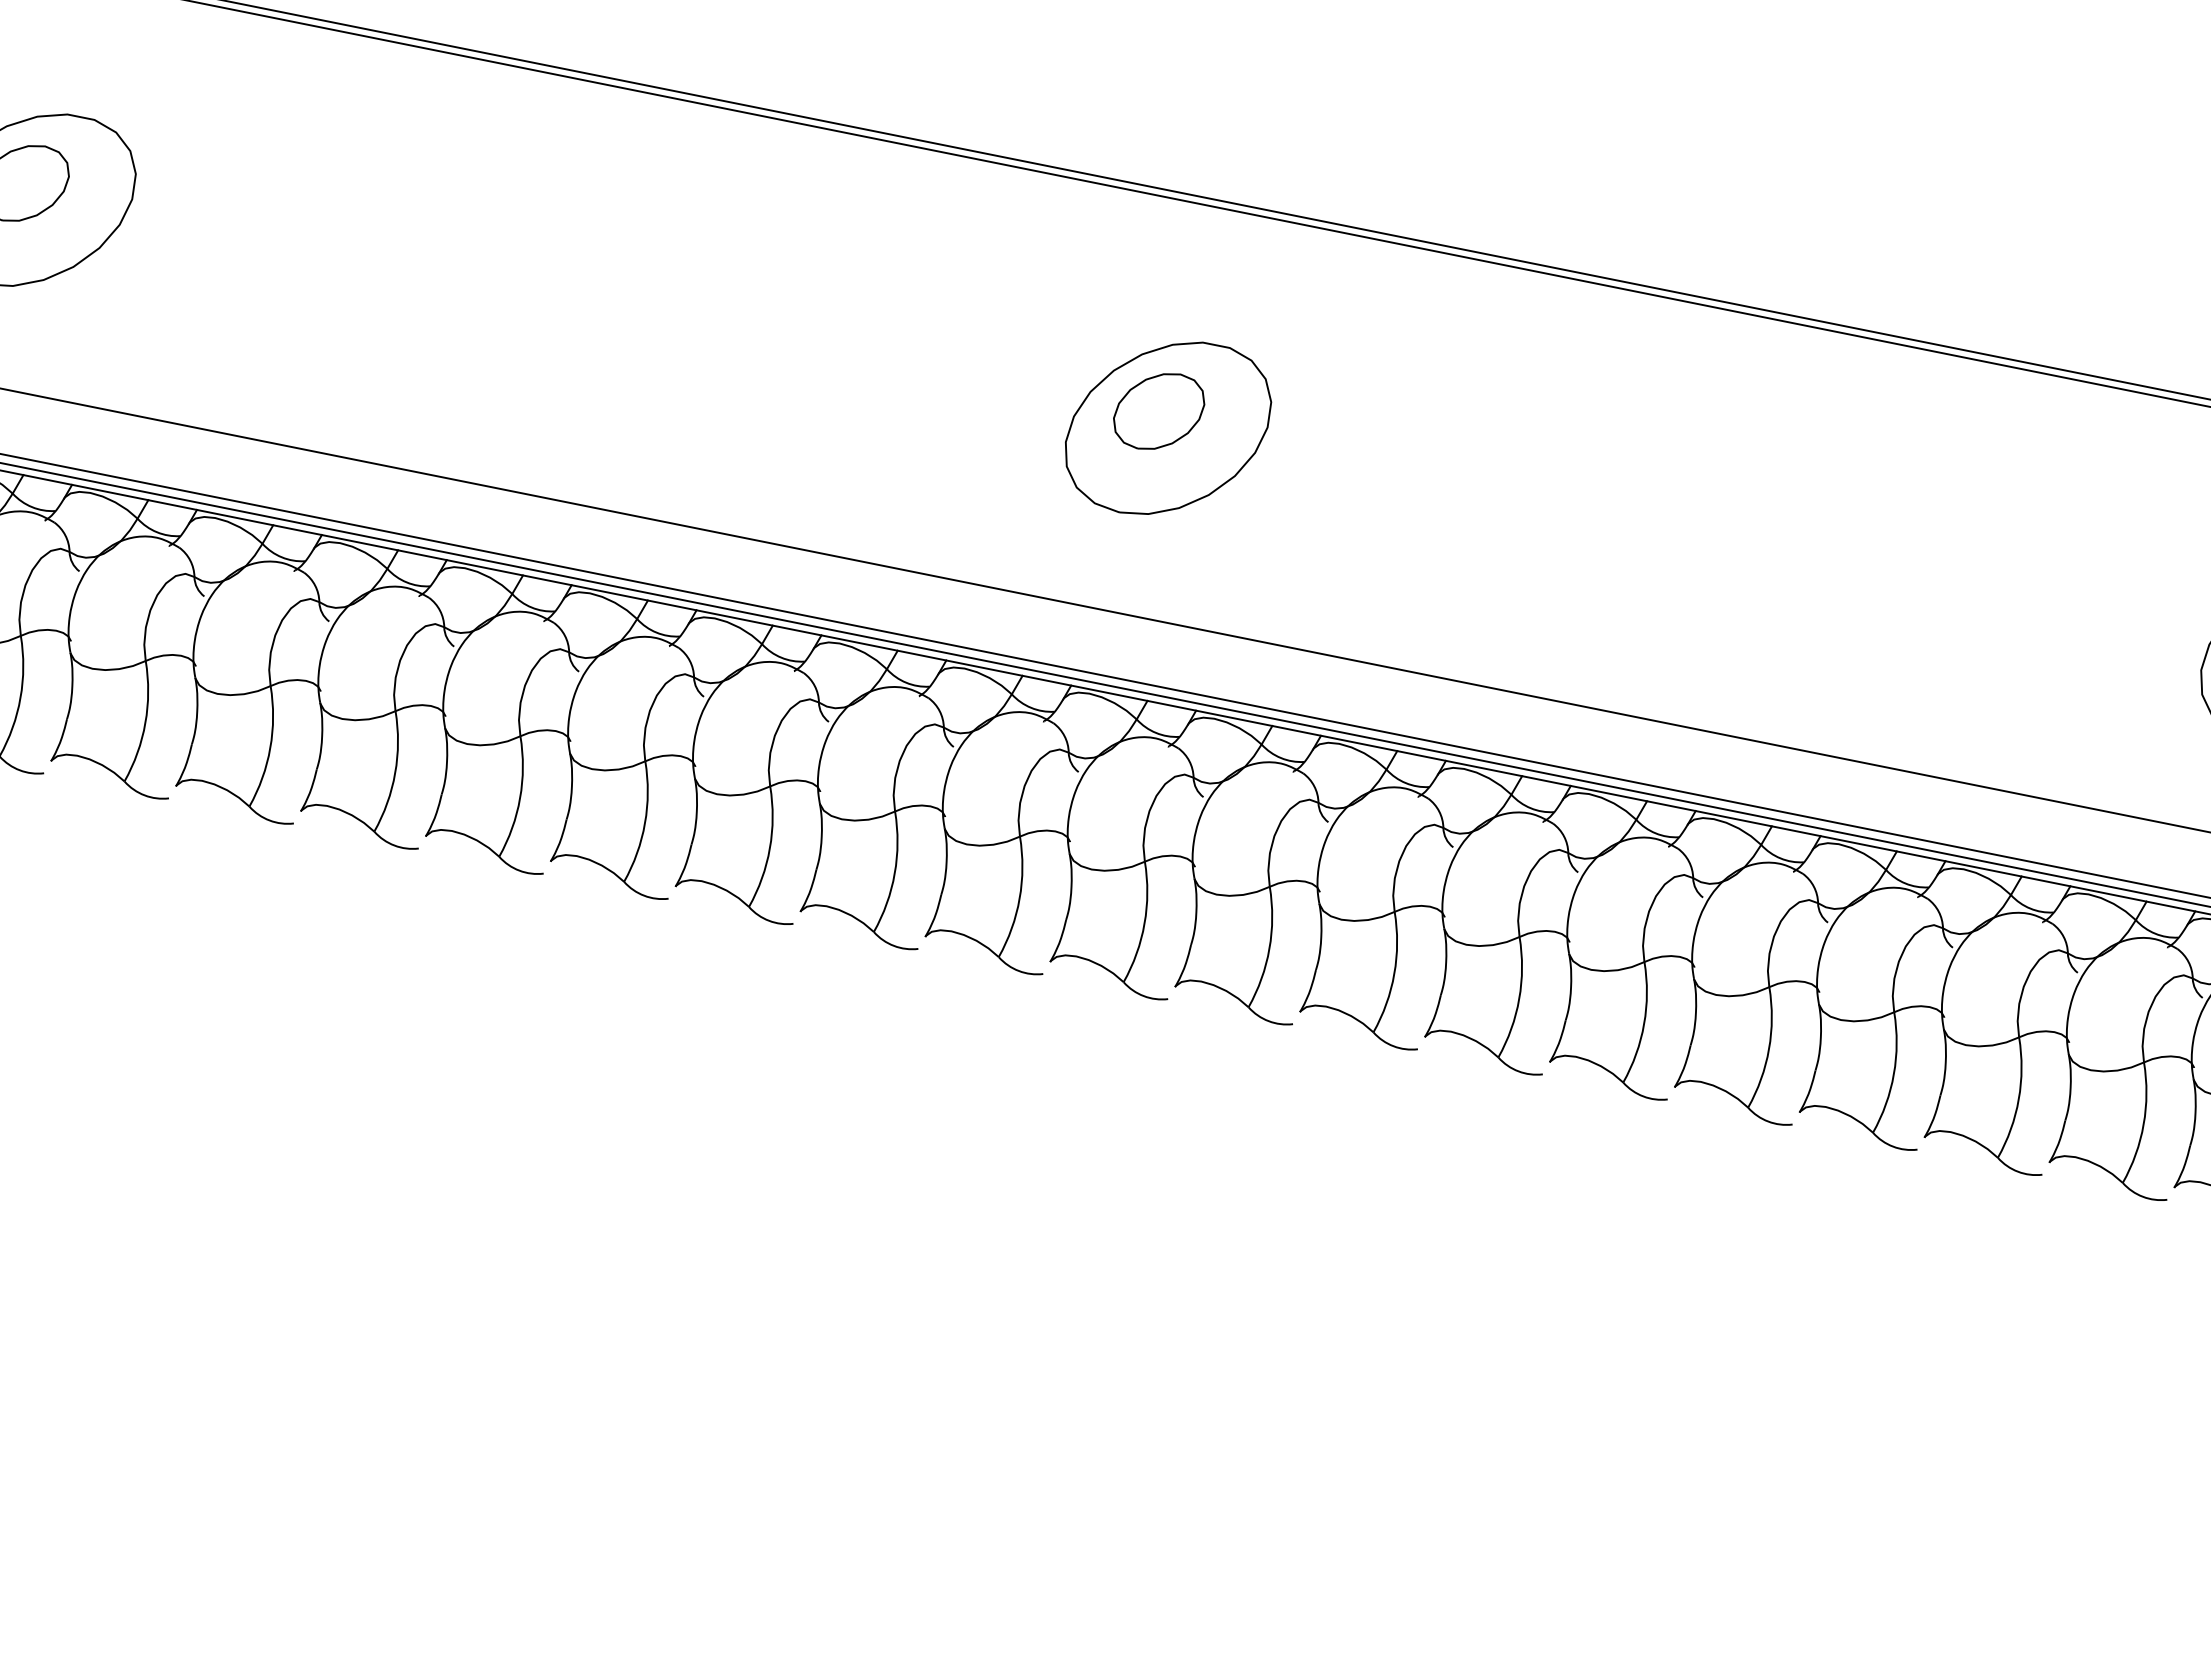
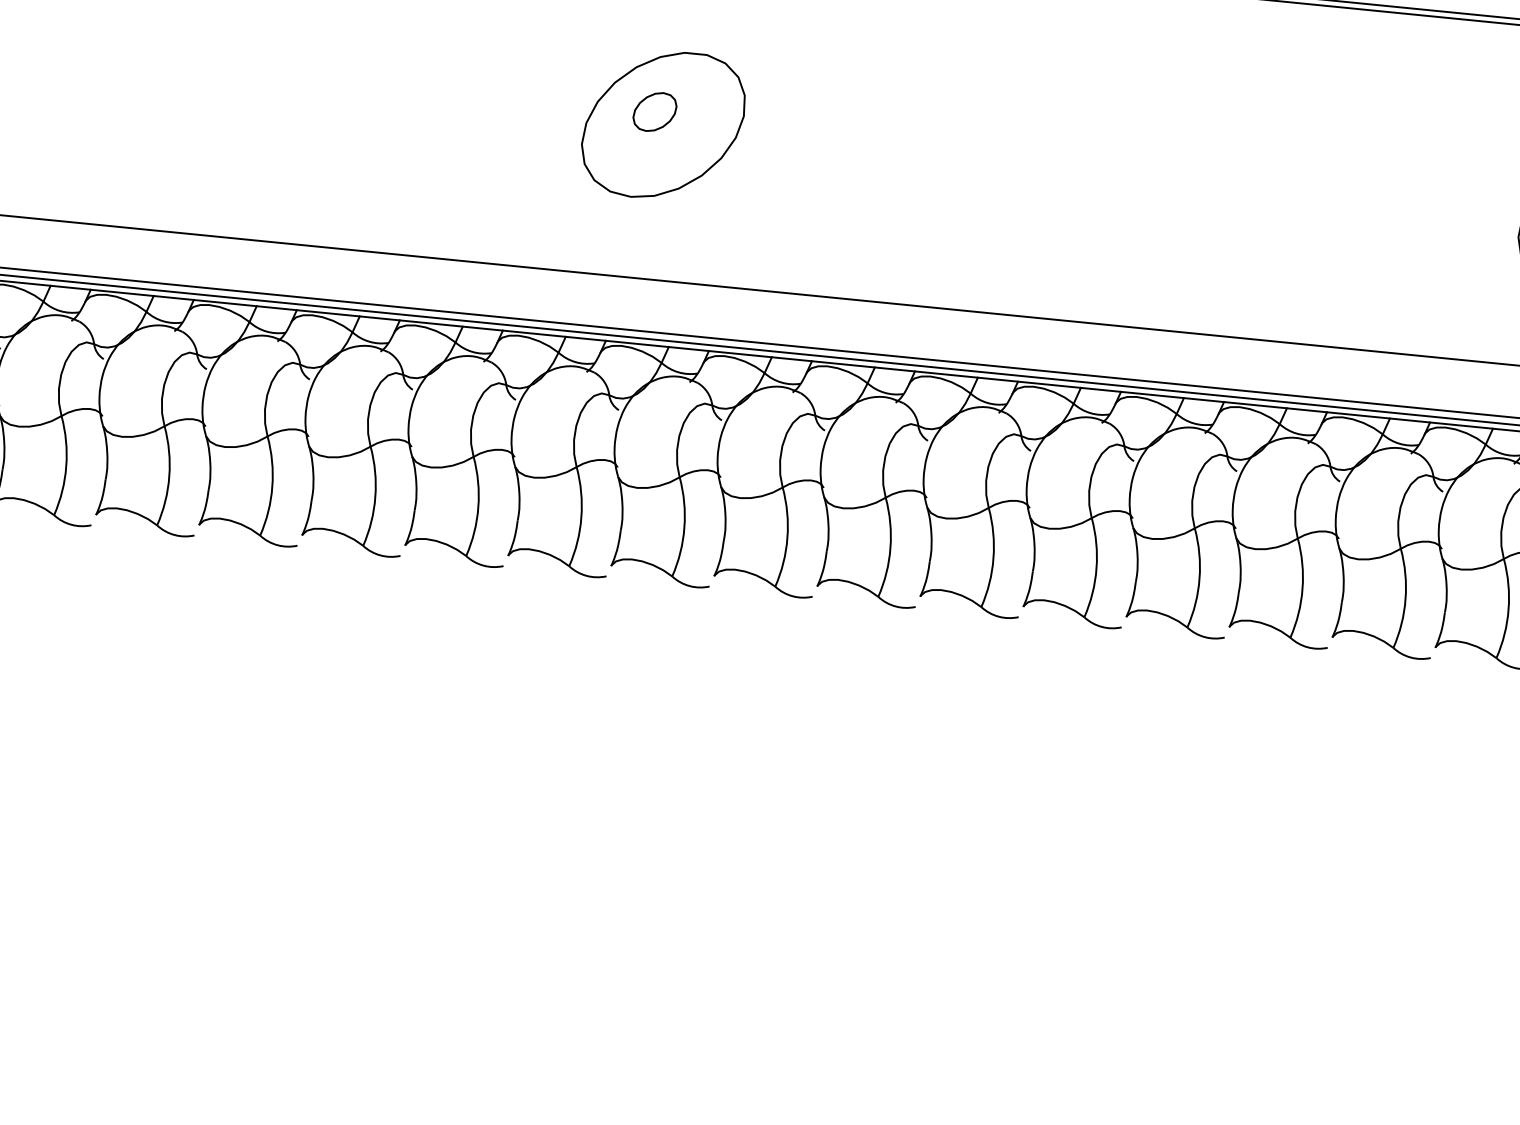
part: (1159, 411) -> (655, 112), size x0.6

